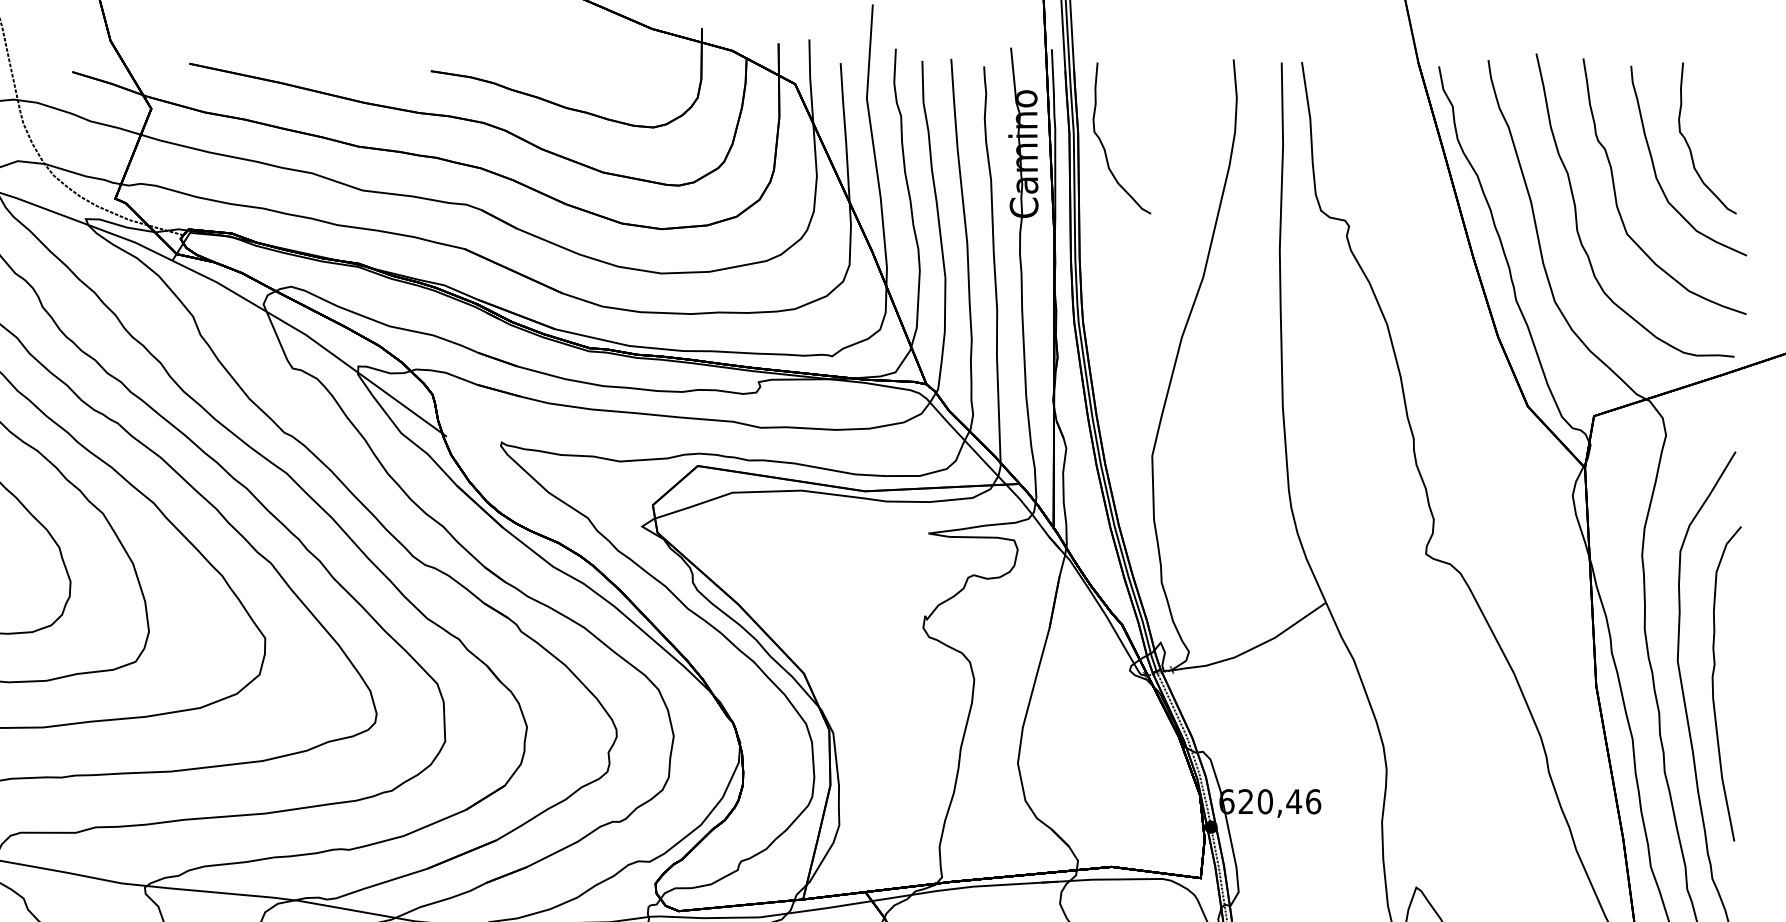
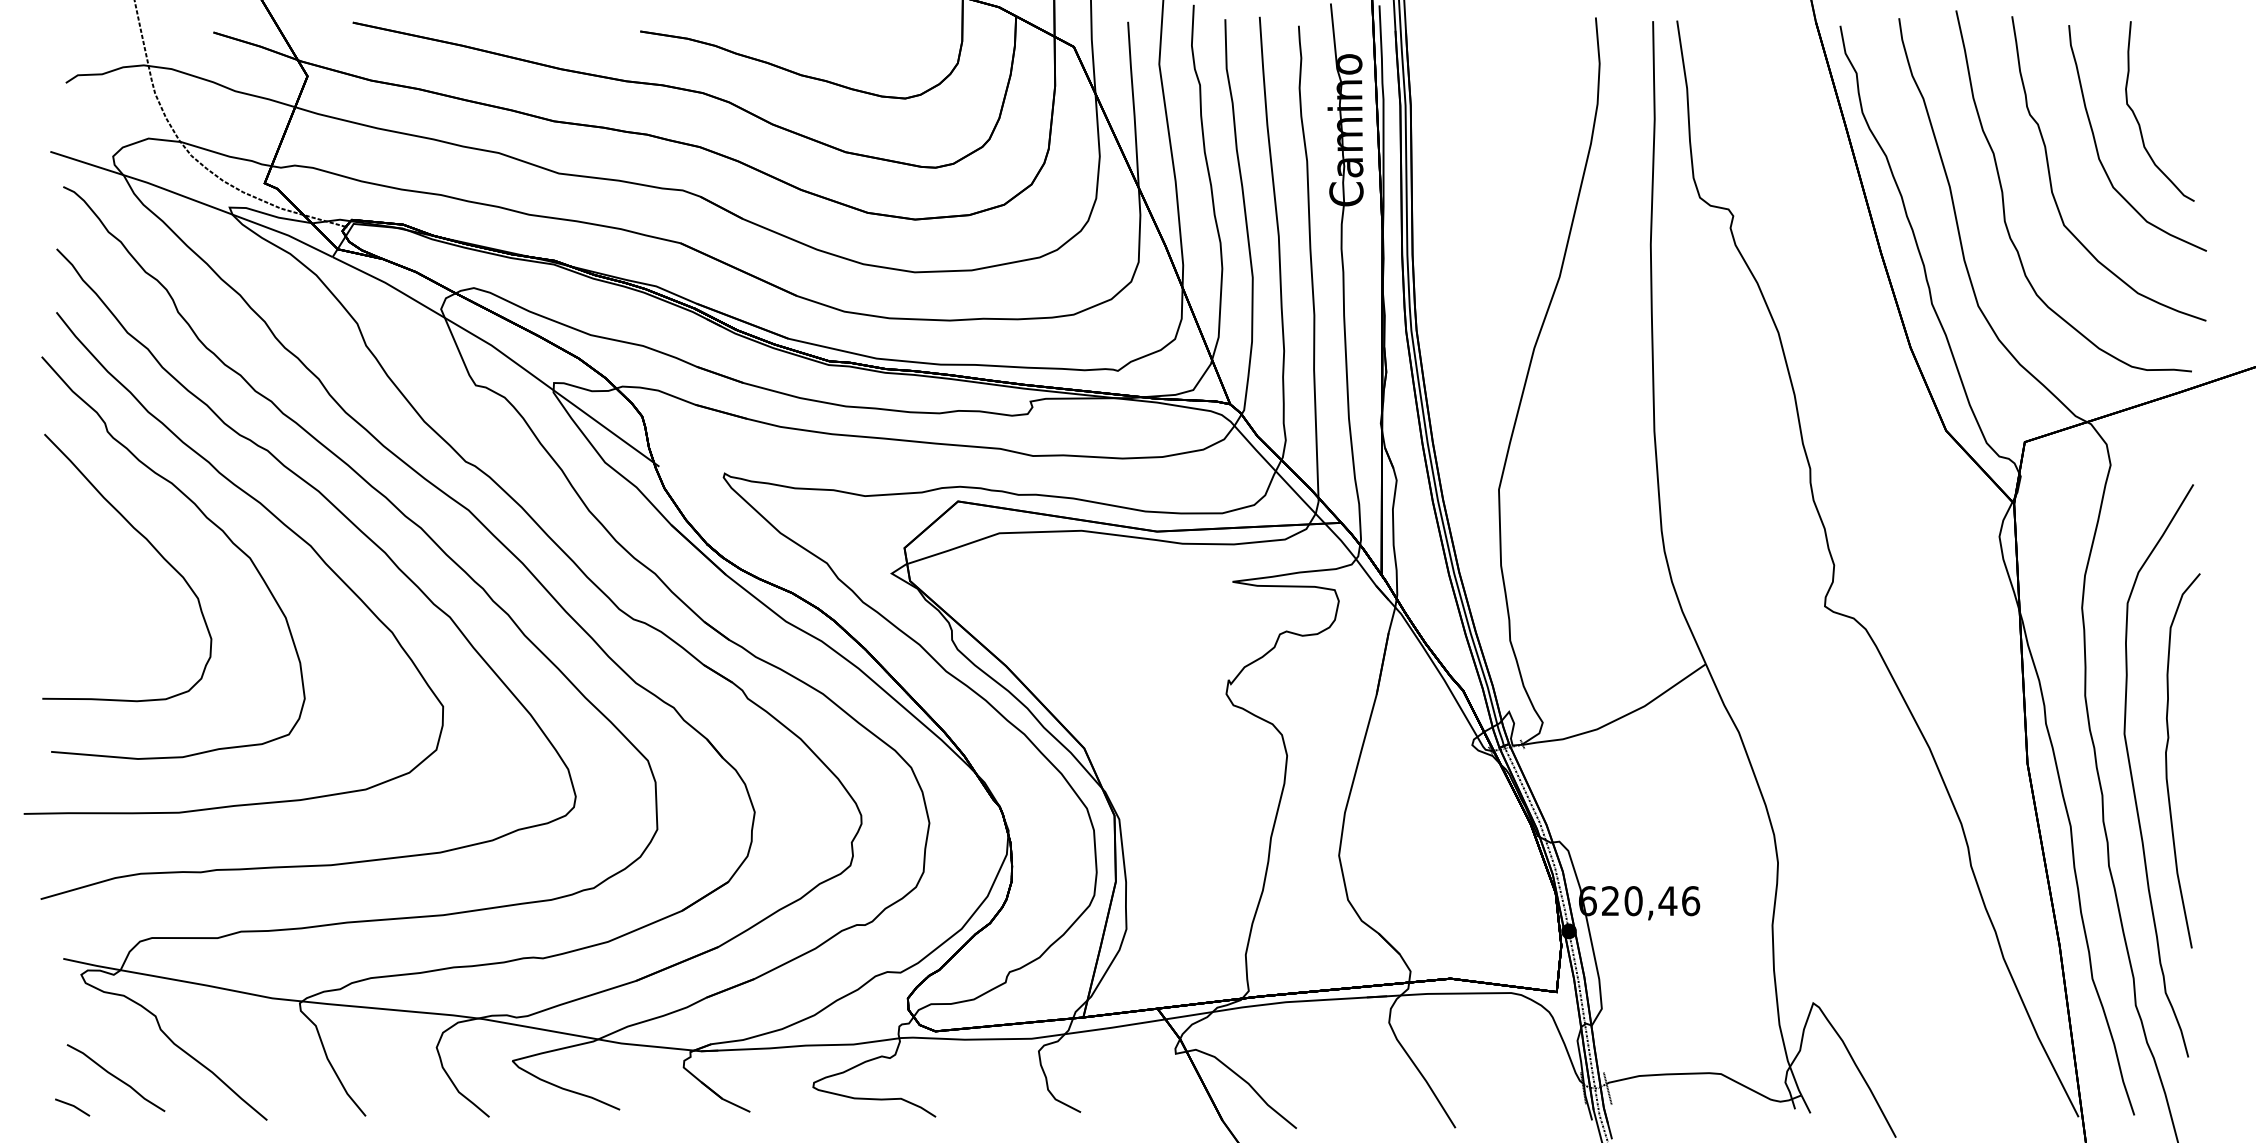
part: (1104, 147) -> (1442, 122), removed

